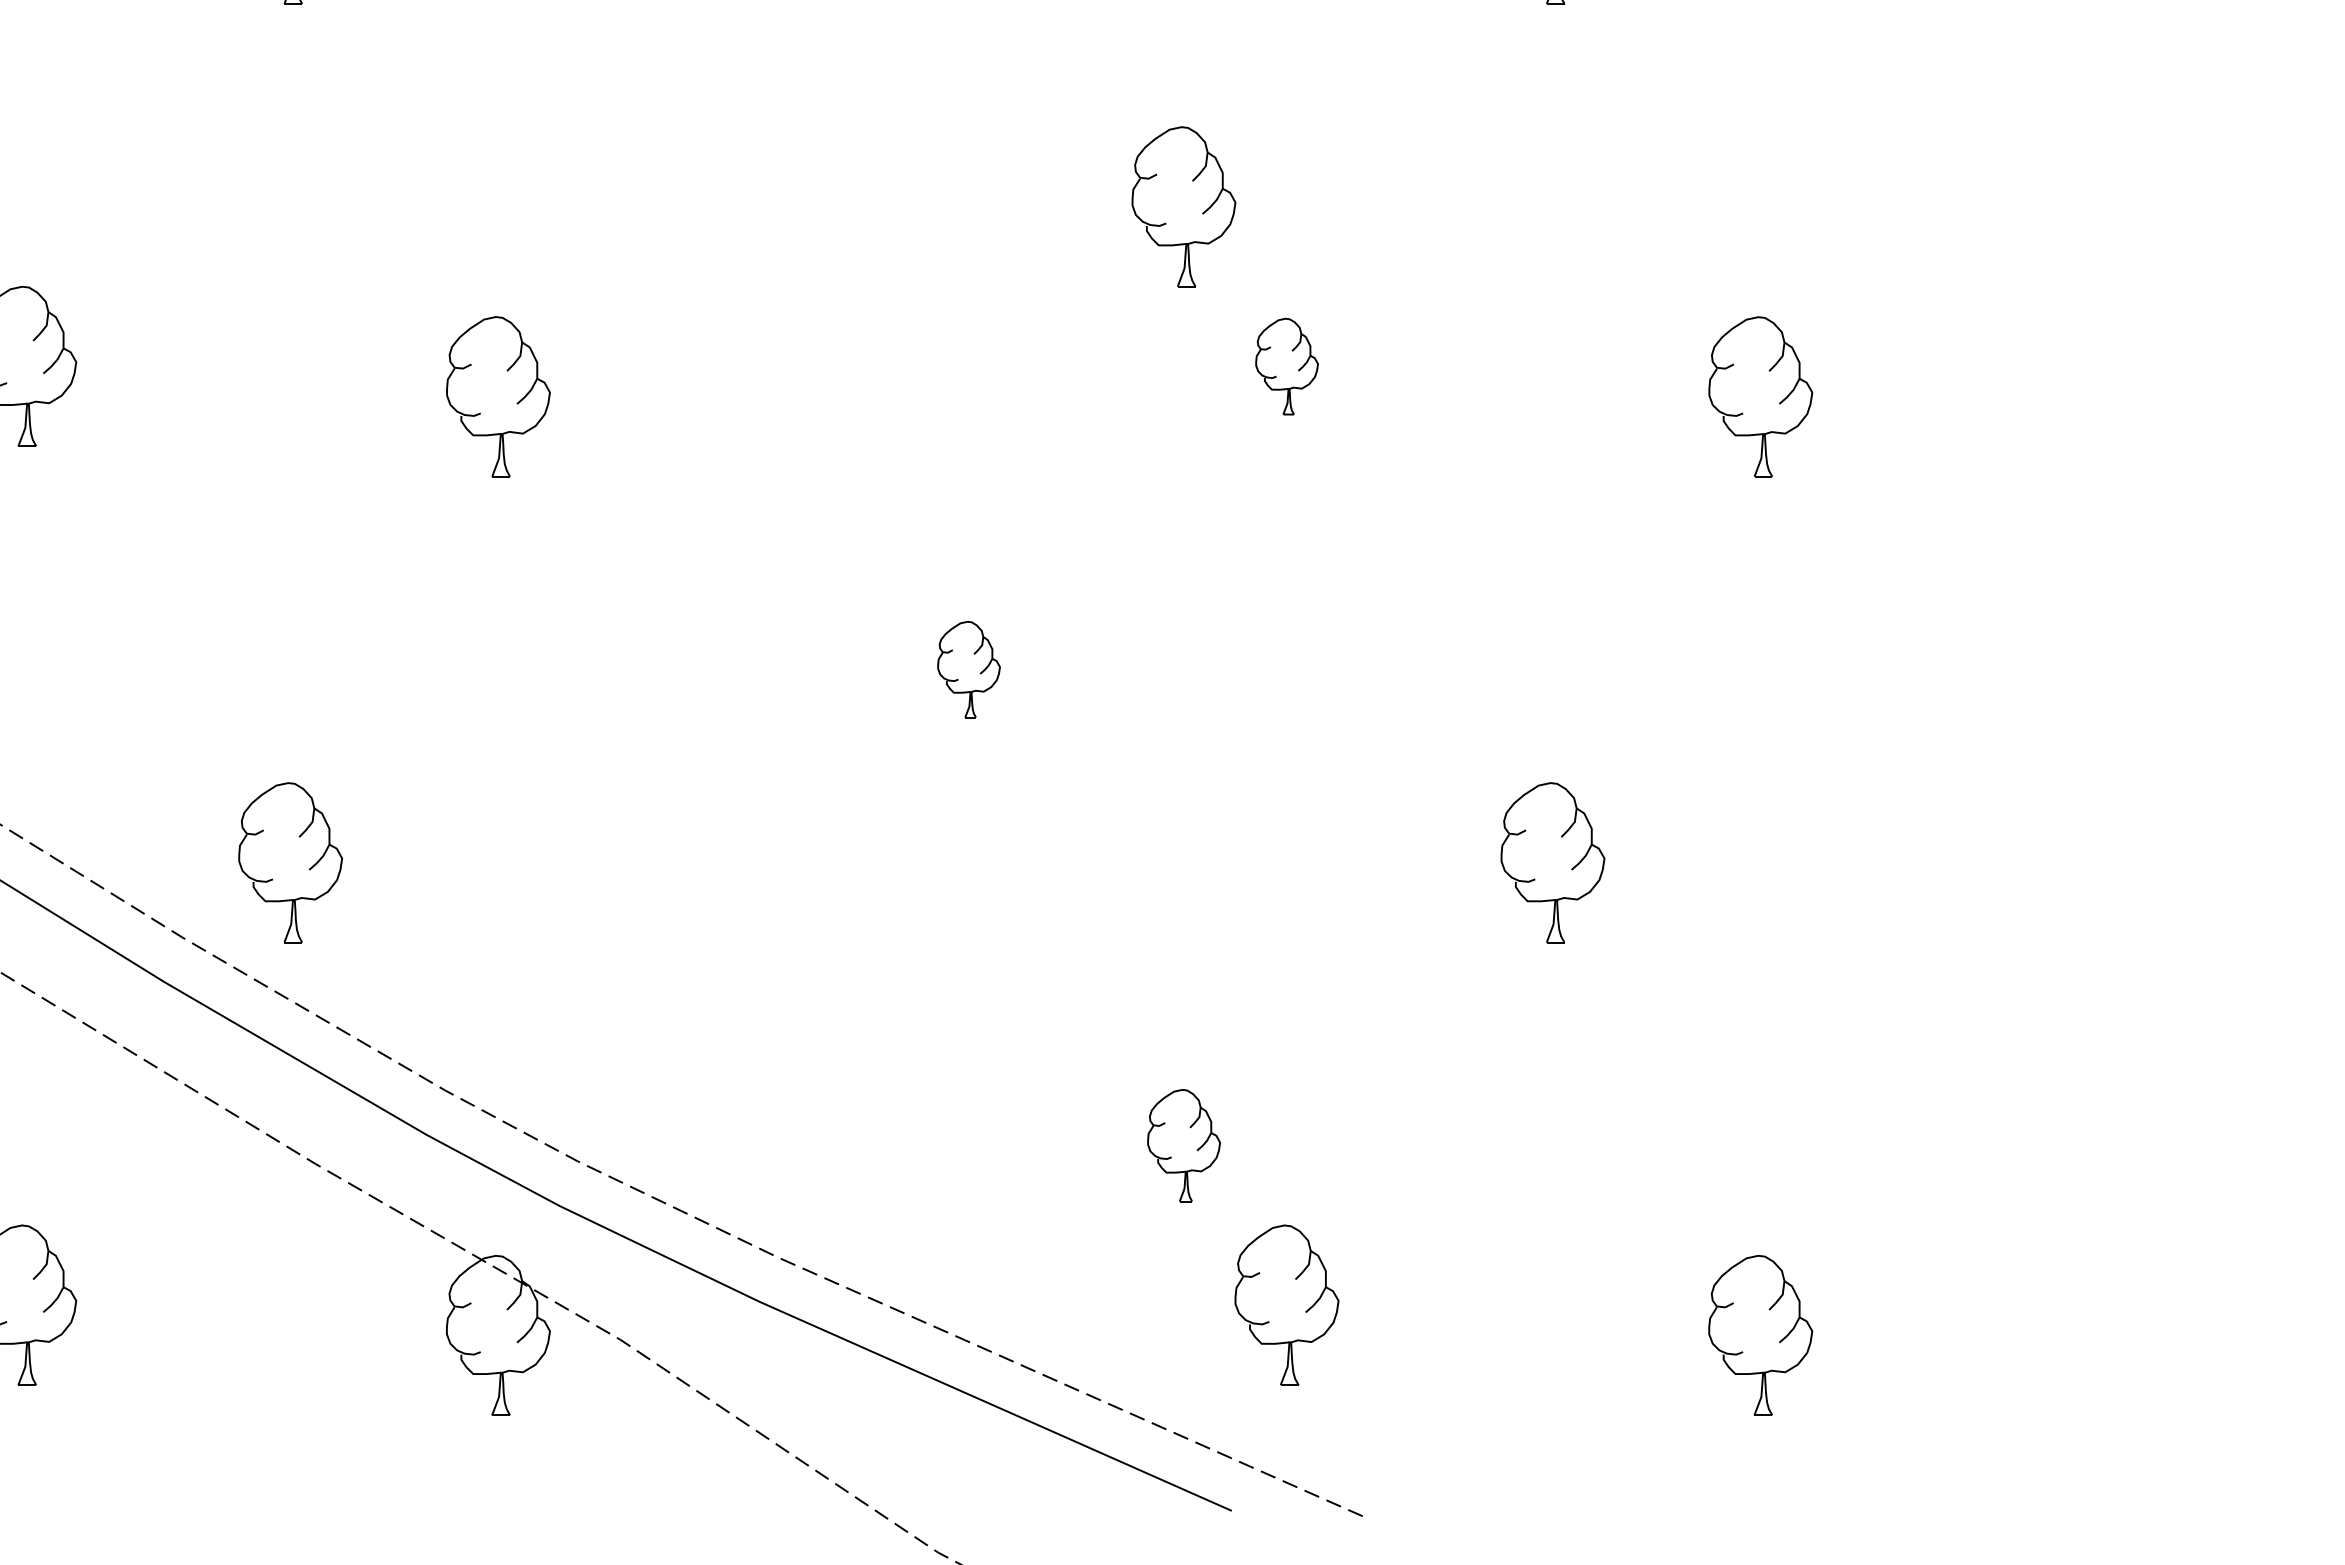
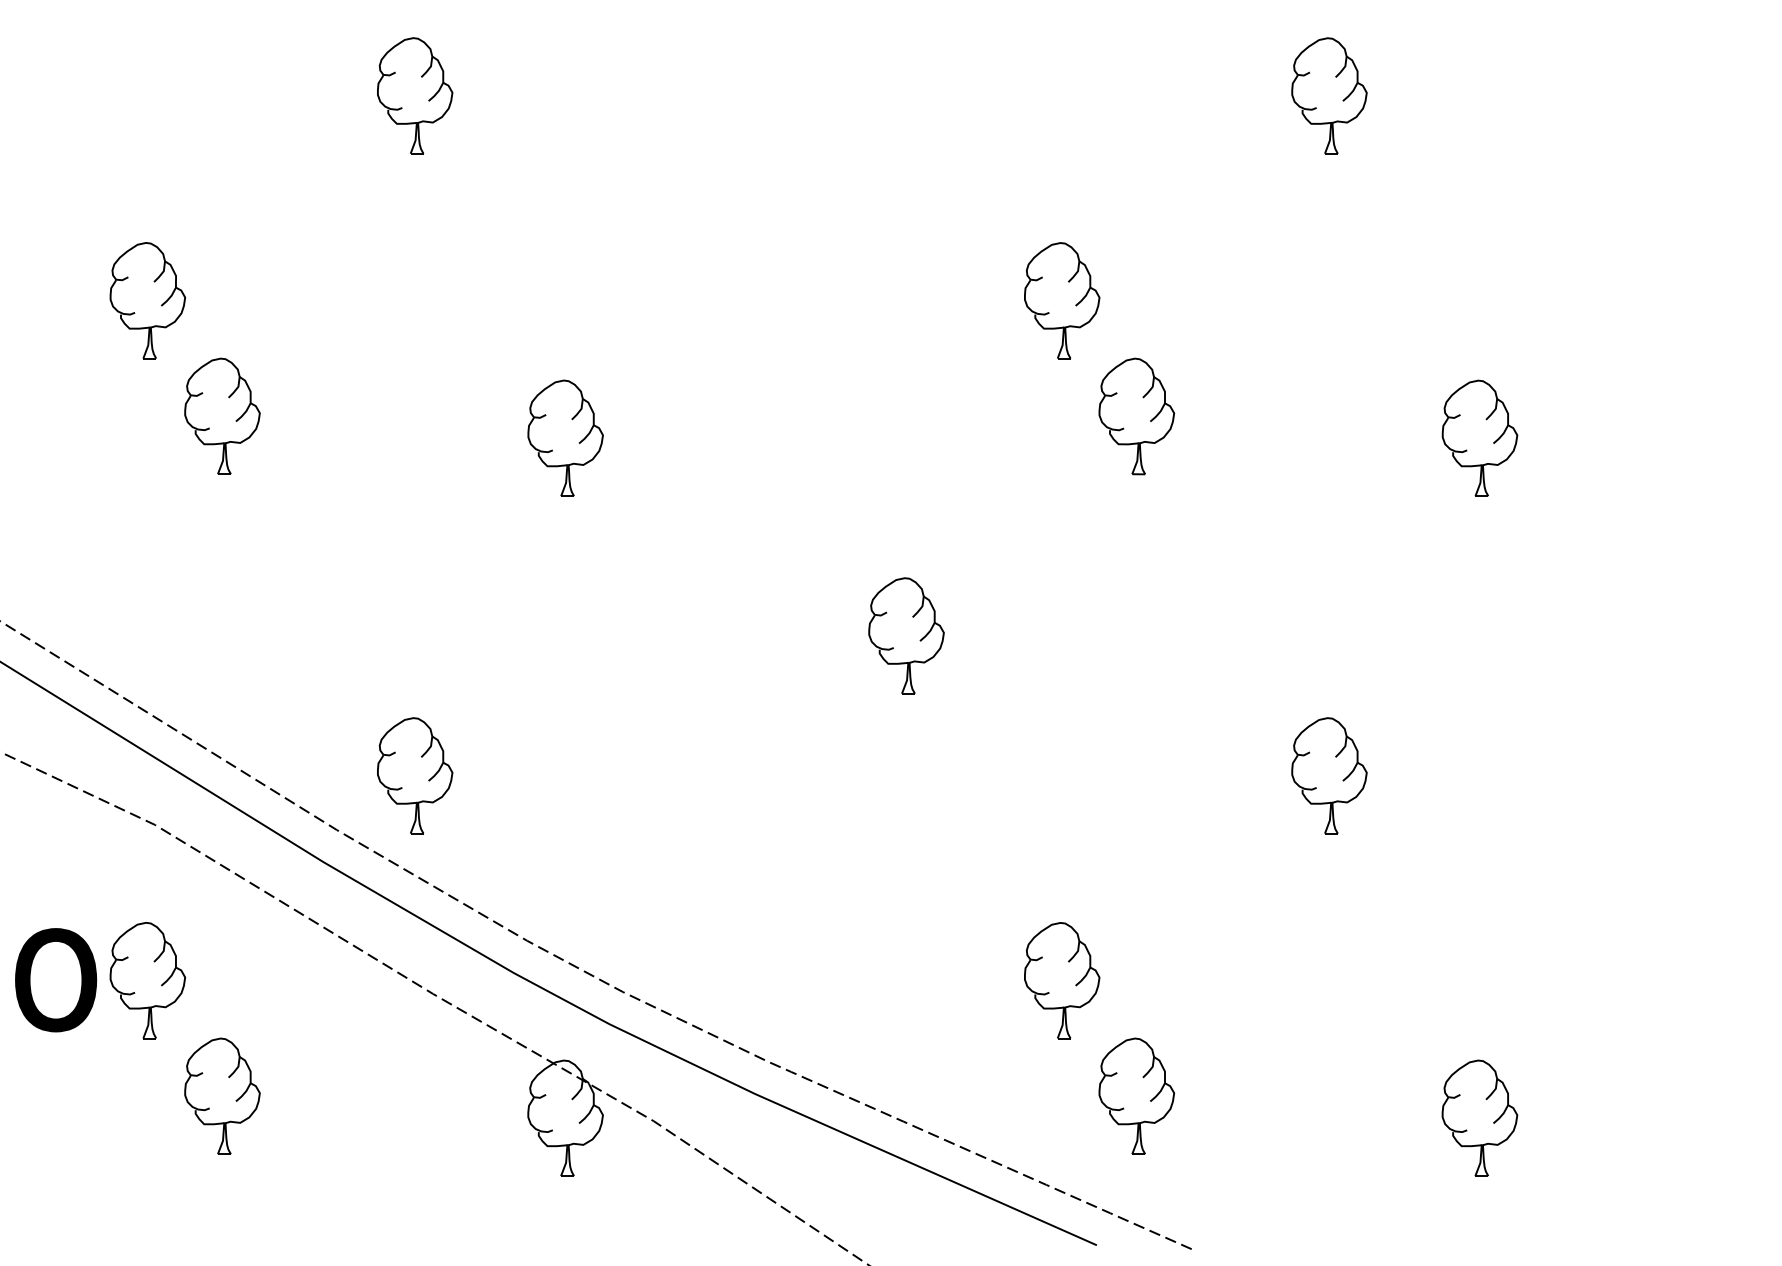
part: (1286, 366) -> (1136, 416), size x1.67
part: (969, 669) -> (906, 635), size x1.67
part: (1184, 1145) -> (1062, 980), size x1.43

